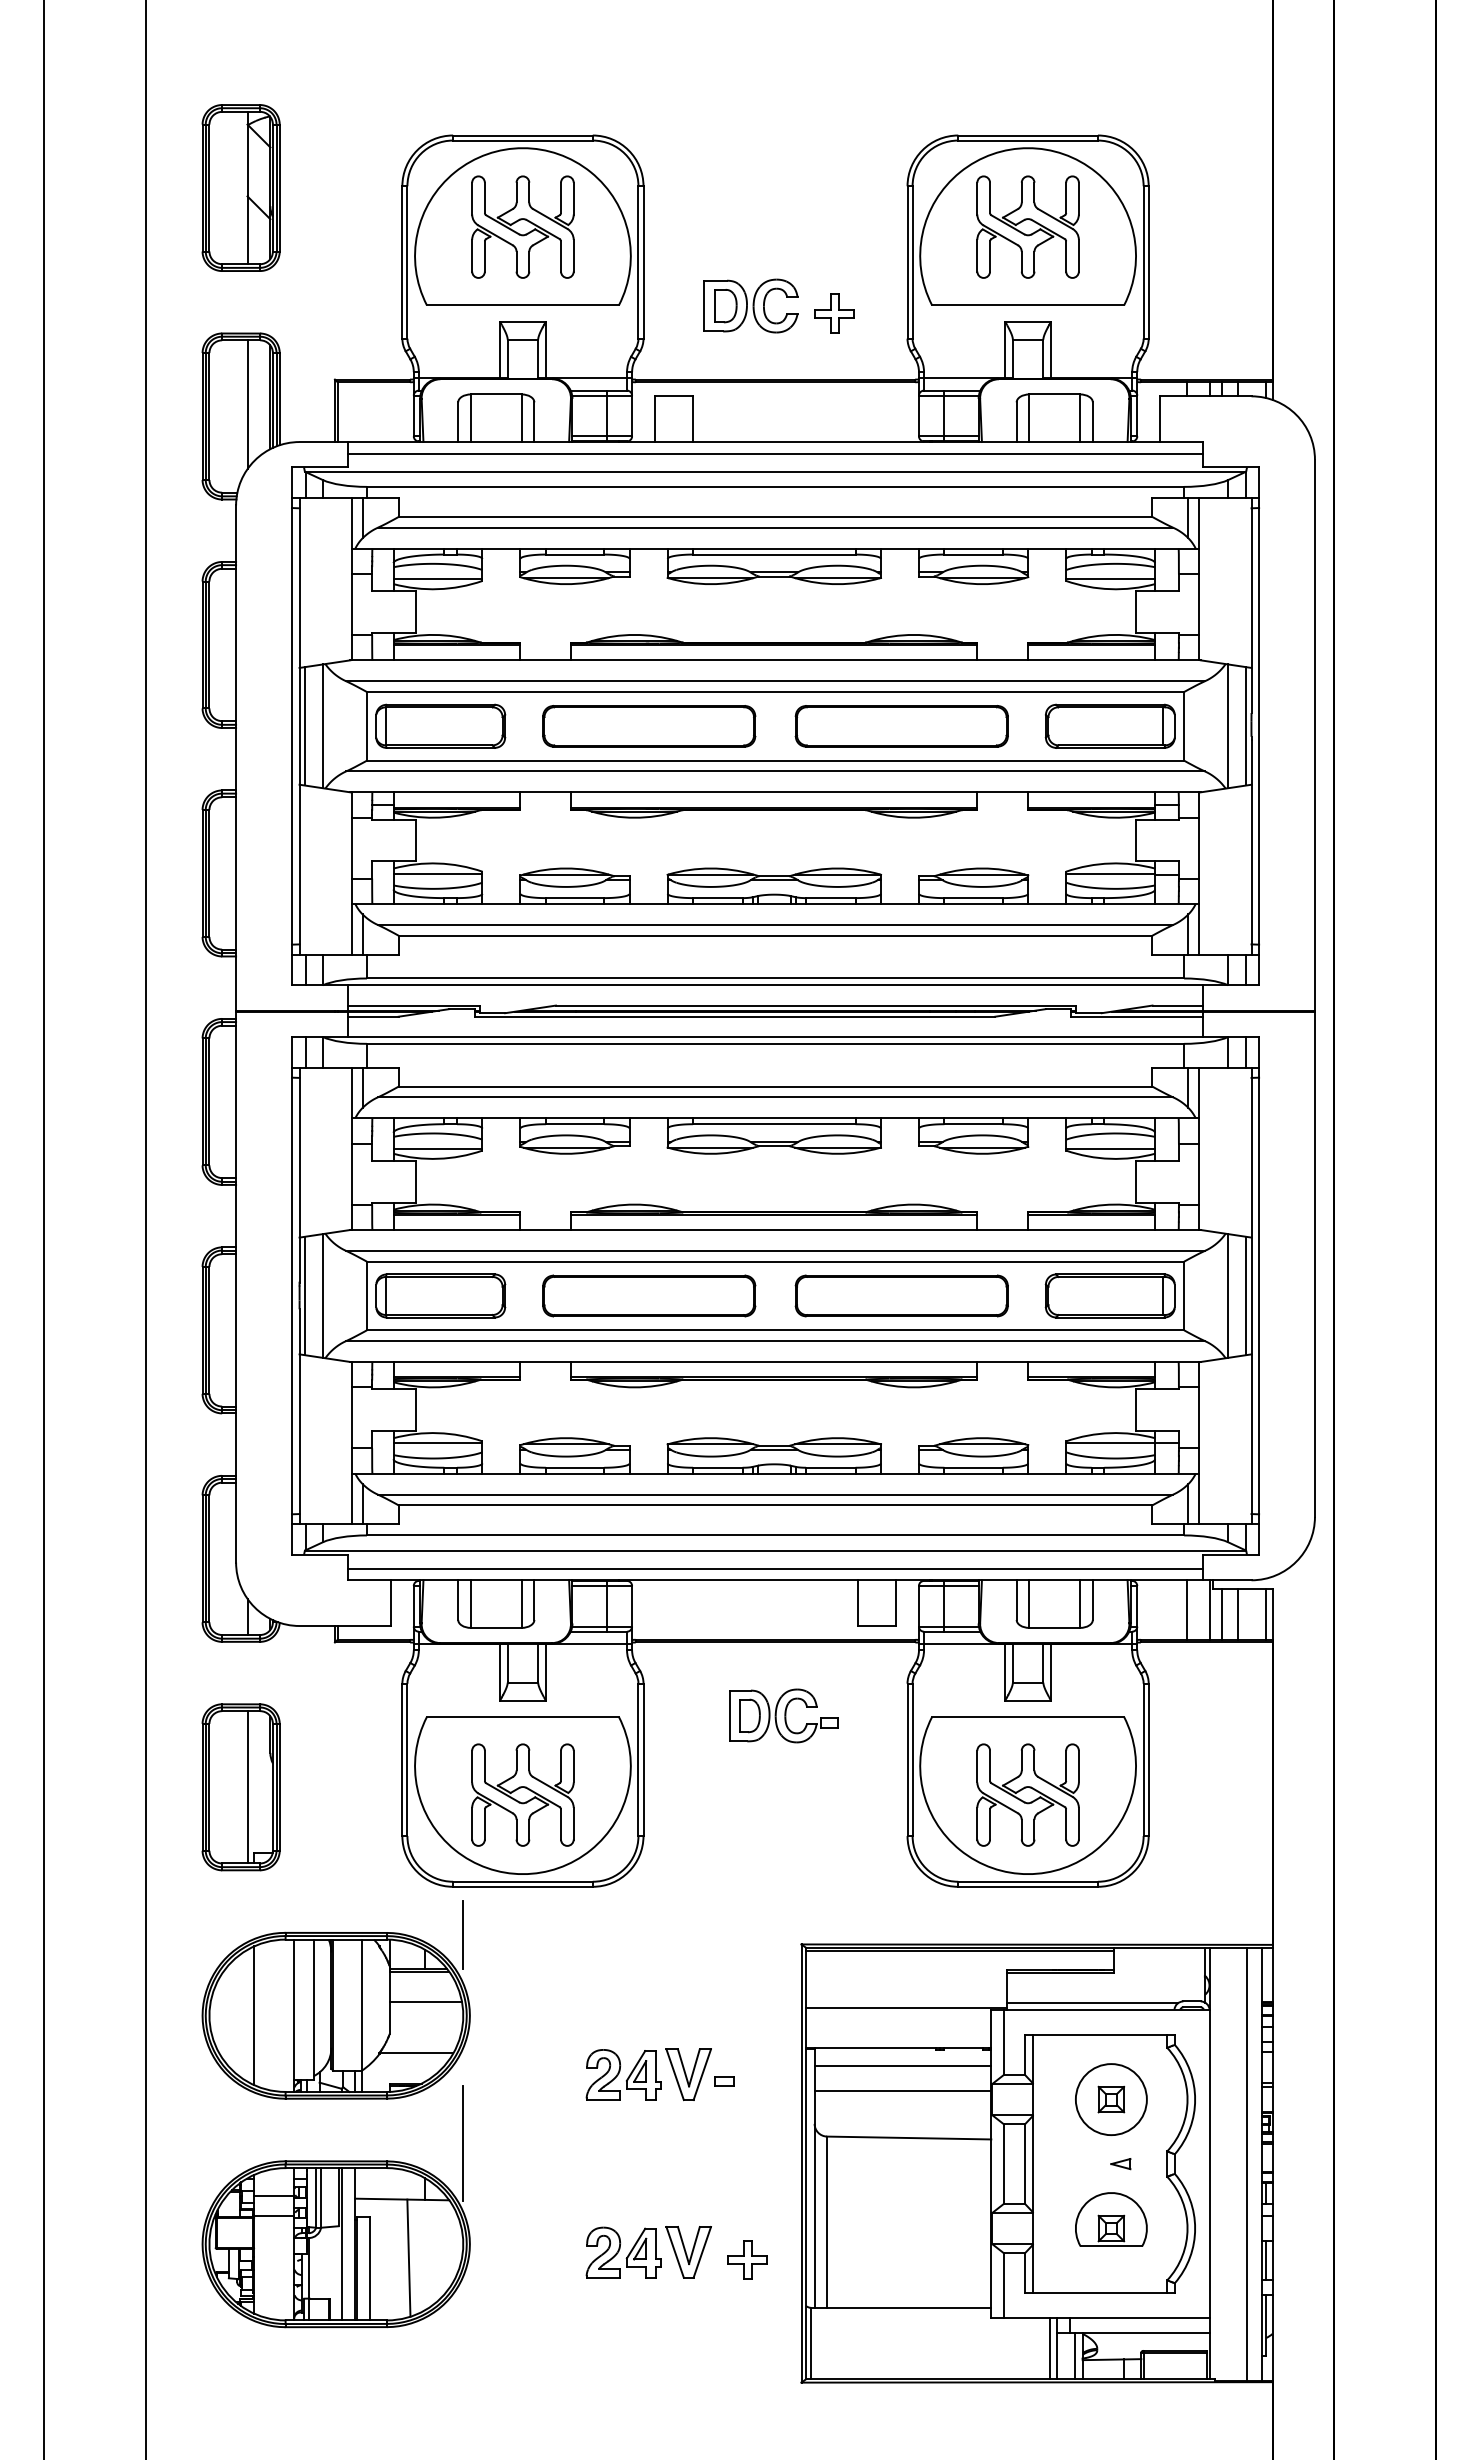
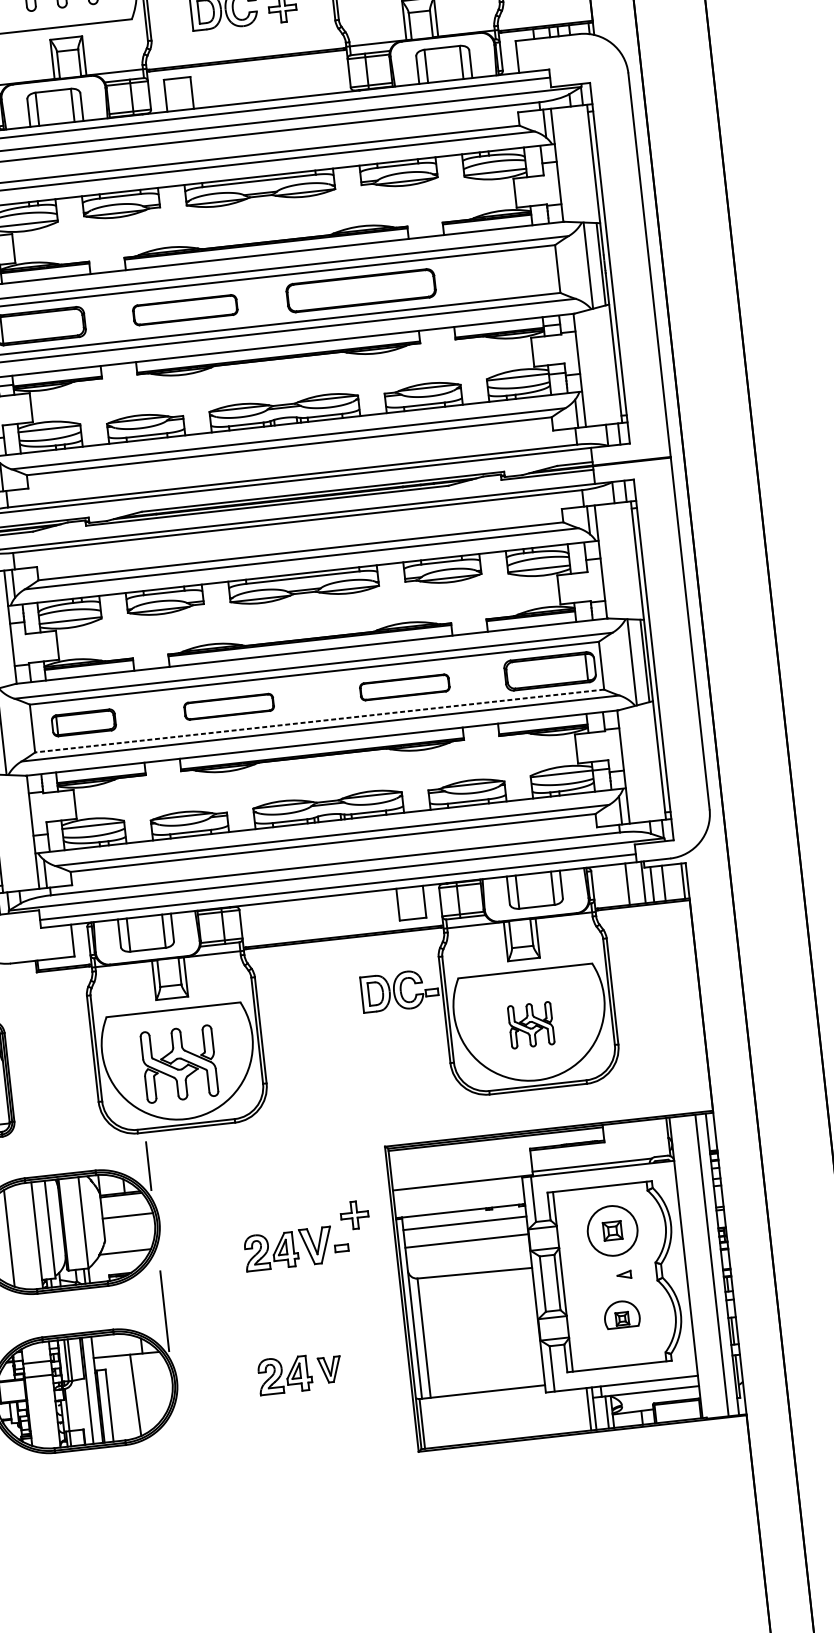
part: (1109, 725) -> (505, 274), removed
part: (649, 726) -> (185, 310), size x0.7
part: (440, 1295) -> (83, 722), size x0.7
part: (649, 1295) -> (229, 706), size x0.6
part: (901, 1295) -> (404, 687), size x0.6
line: (775, 1330) -> (319, 721), solid -> dashed
part: (783, 1715) -> (399, 990), moved
part: (1027, 1794) -> (530, 1024), size x0.6
part: (1111, 2219) -> (621, 1314), size x0.7
part: (688, 2252) -> (329, 1369), size x0.7
part: (747, 2259) -> (354, 1214), moved

